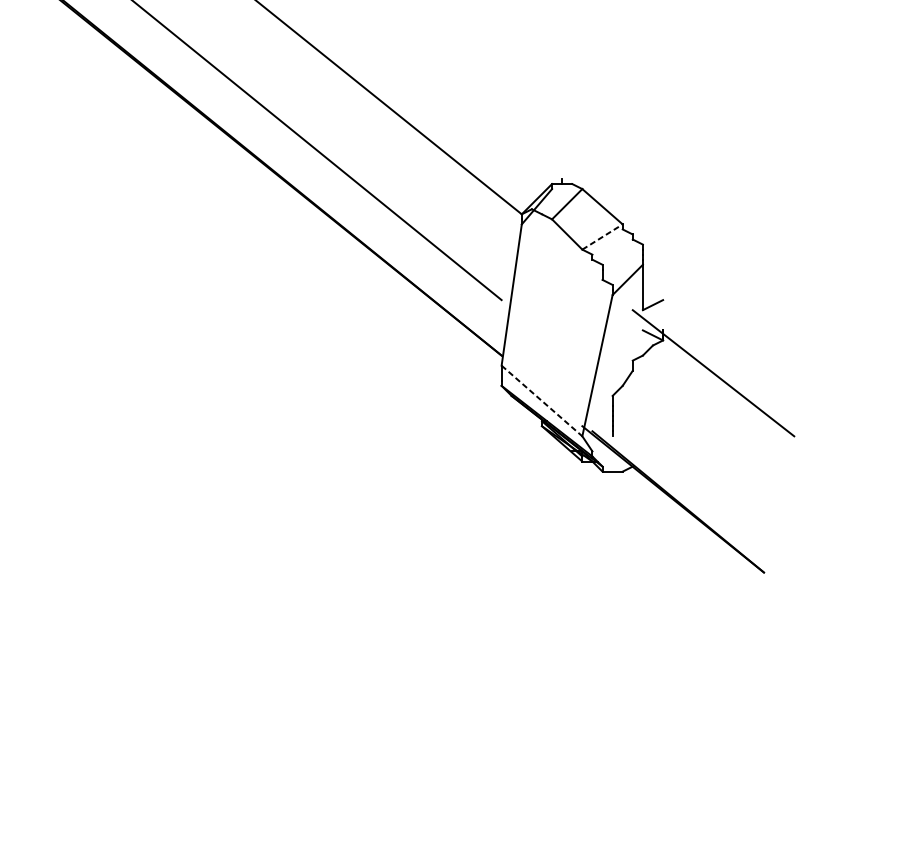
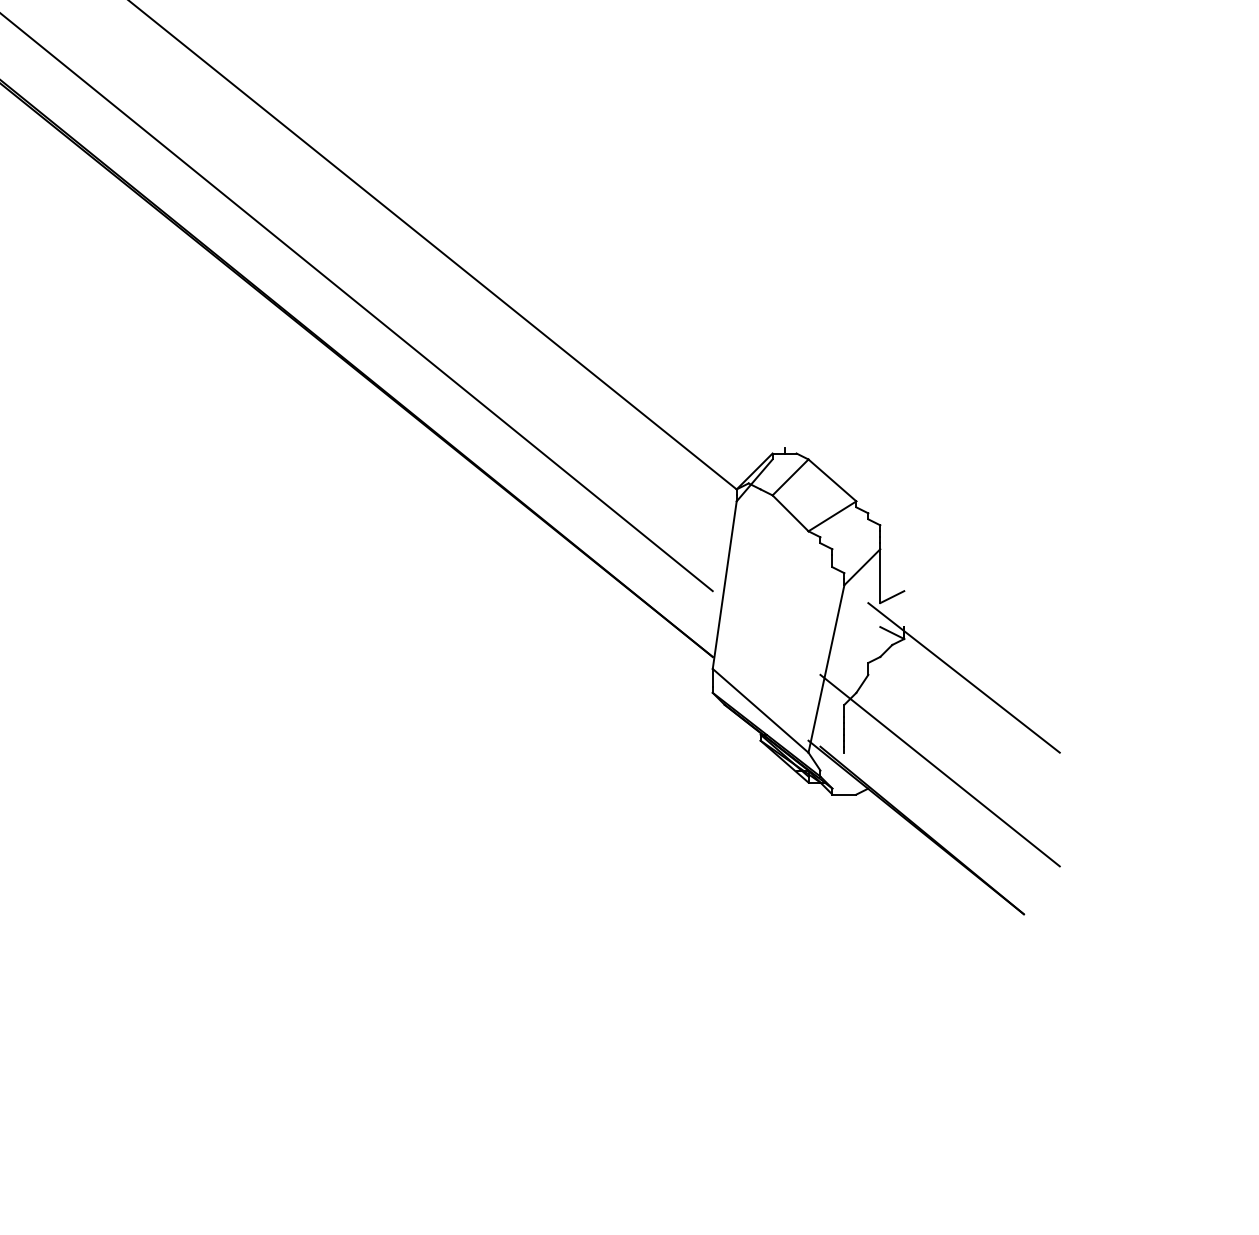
line: (602, 237) -> (832, 516), dashed -> solid
line: (541, 400) -> (760, 710), dashed -> solid
line: (692, 451) -> (939, 770), added

